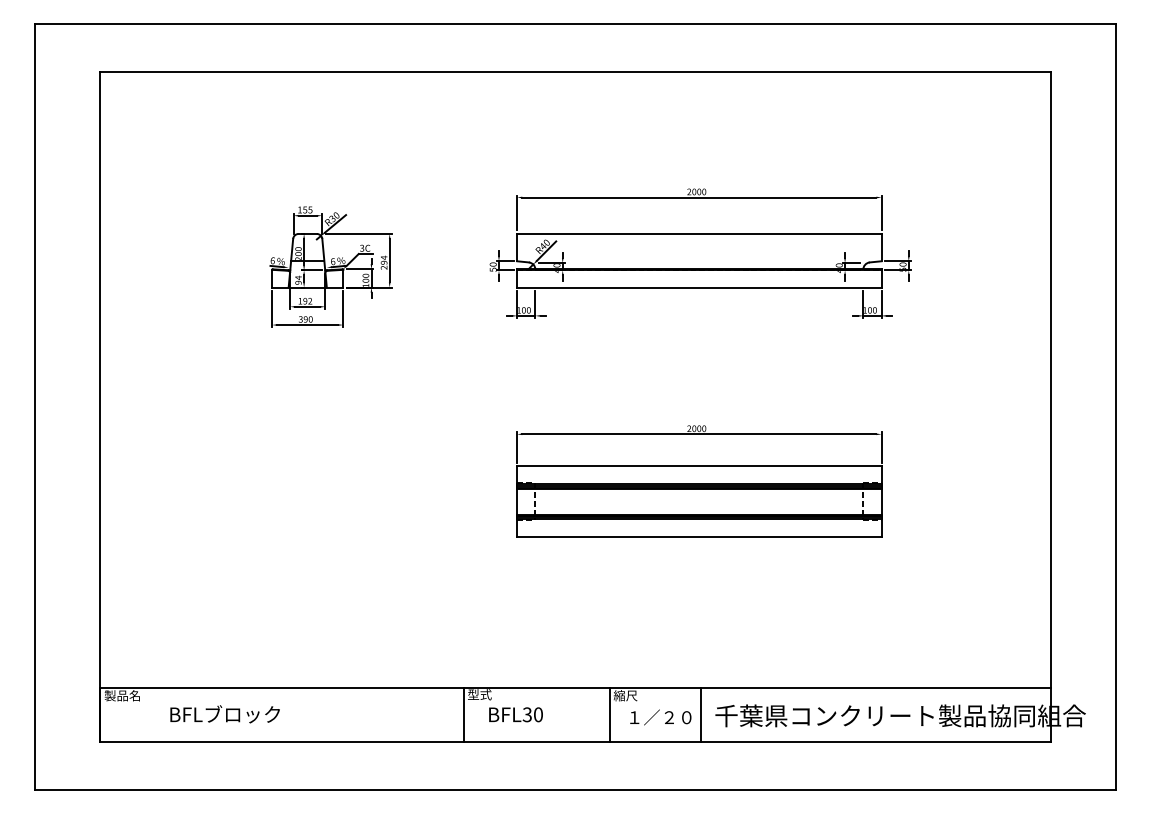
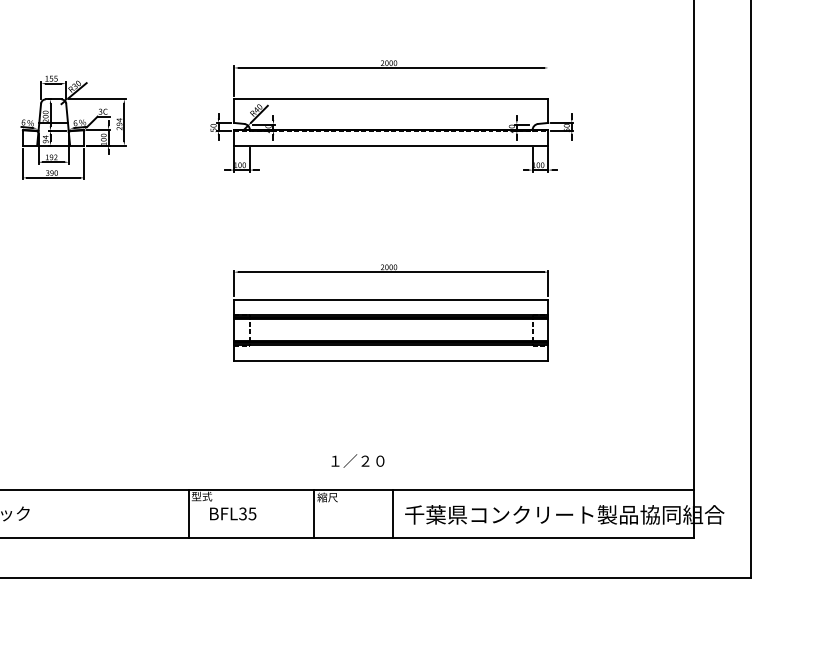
line: (881, 212) -> (548, 80), removed
text: (537, 714) -> (251, 513), BFL30 -> BFL35
text: (660, 717) -> (357, 461), moved

